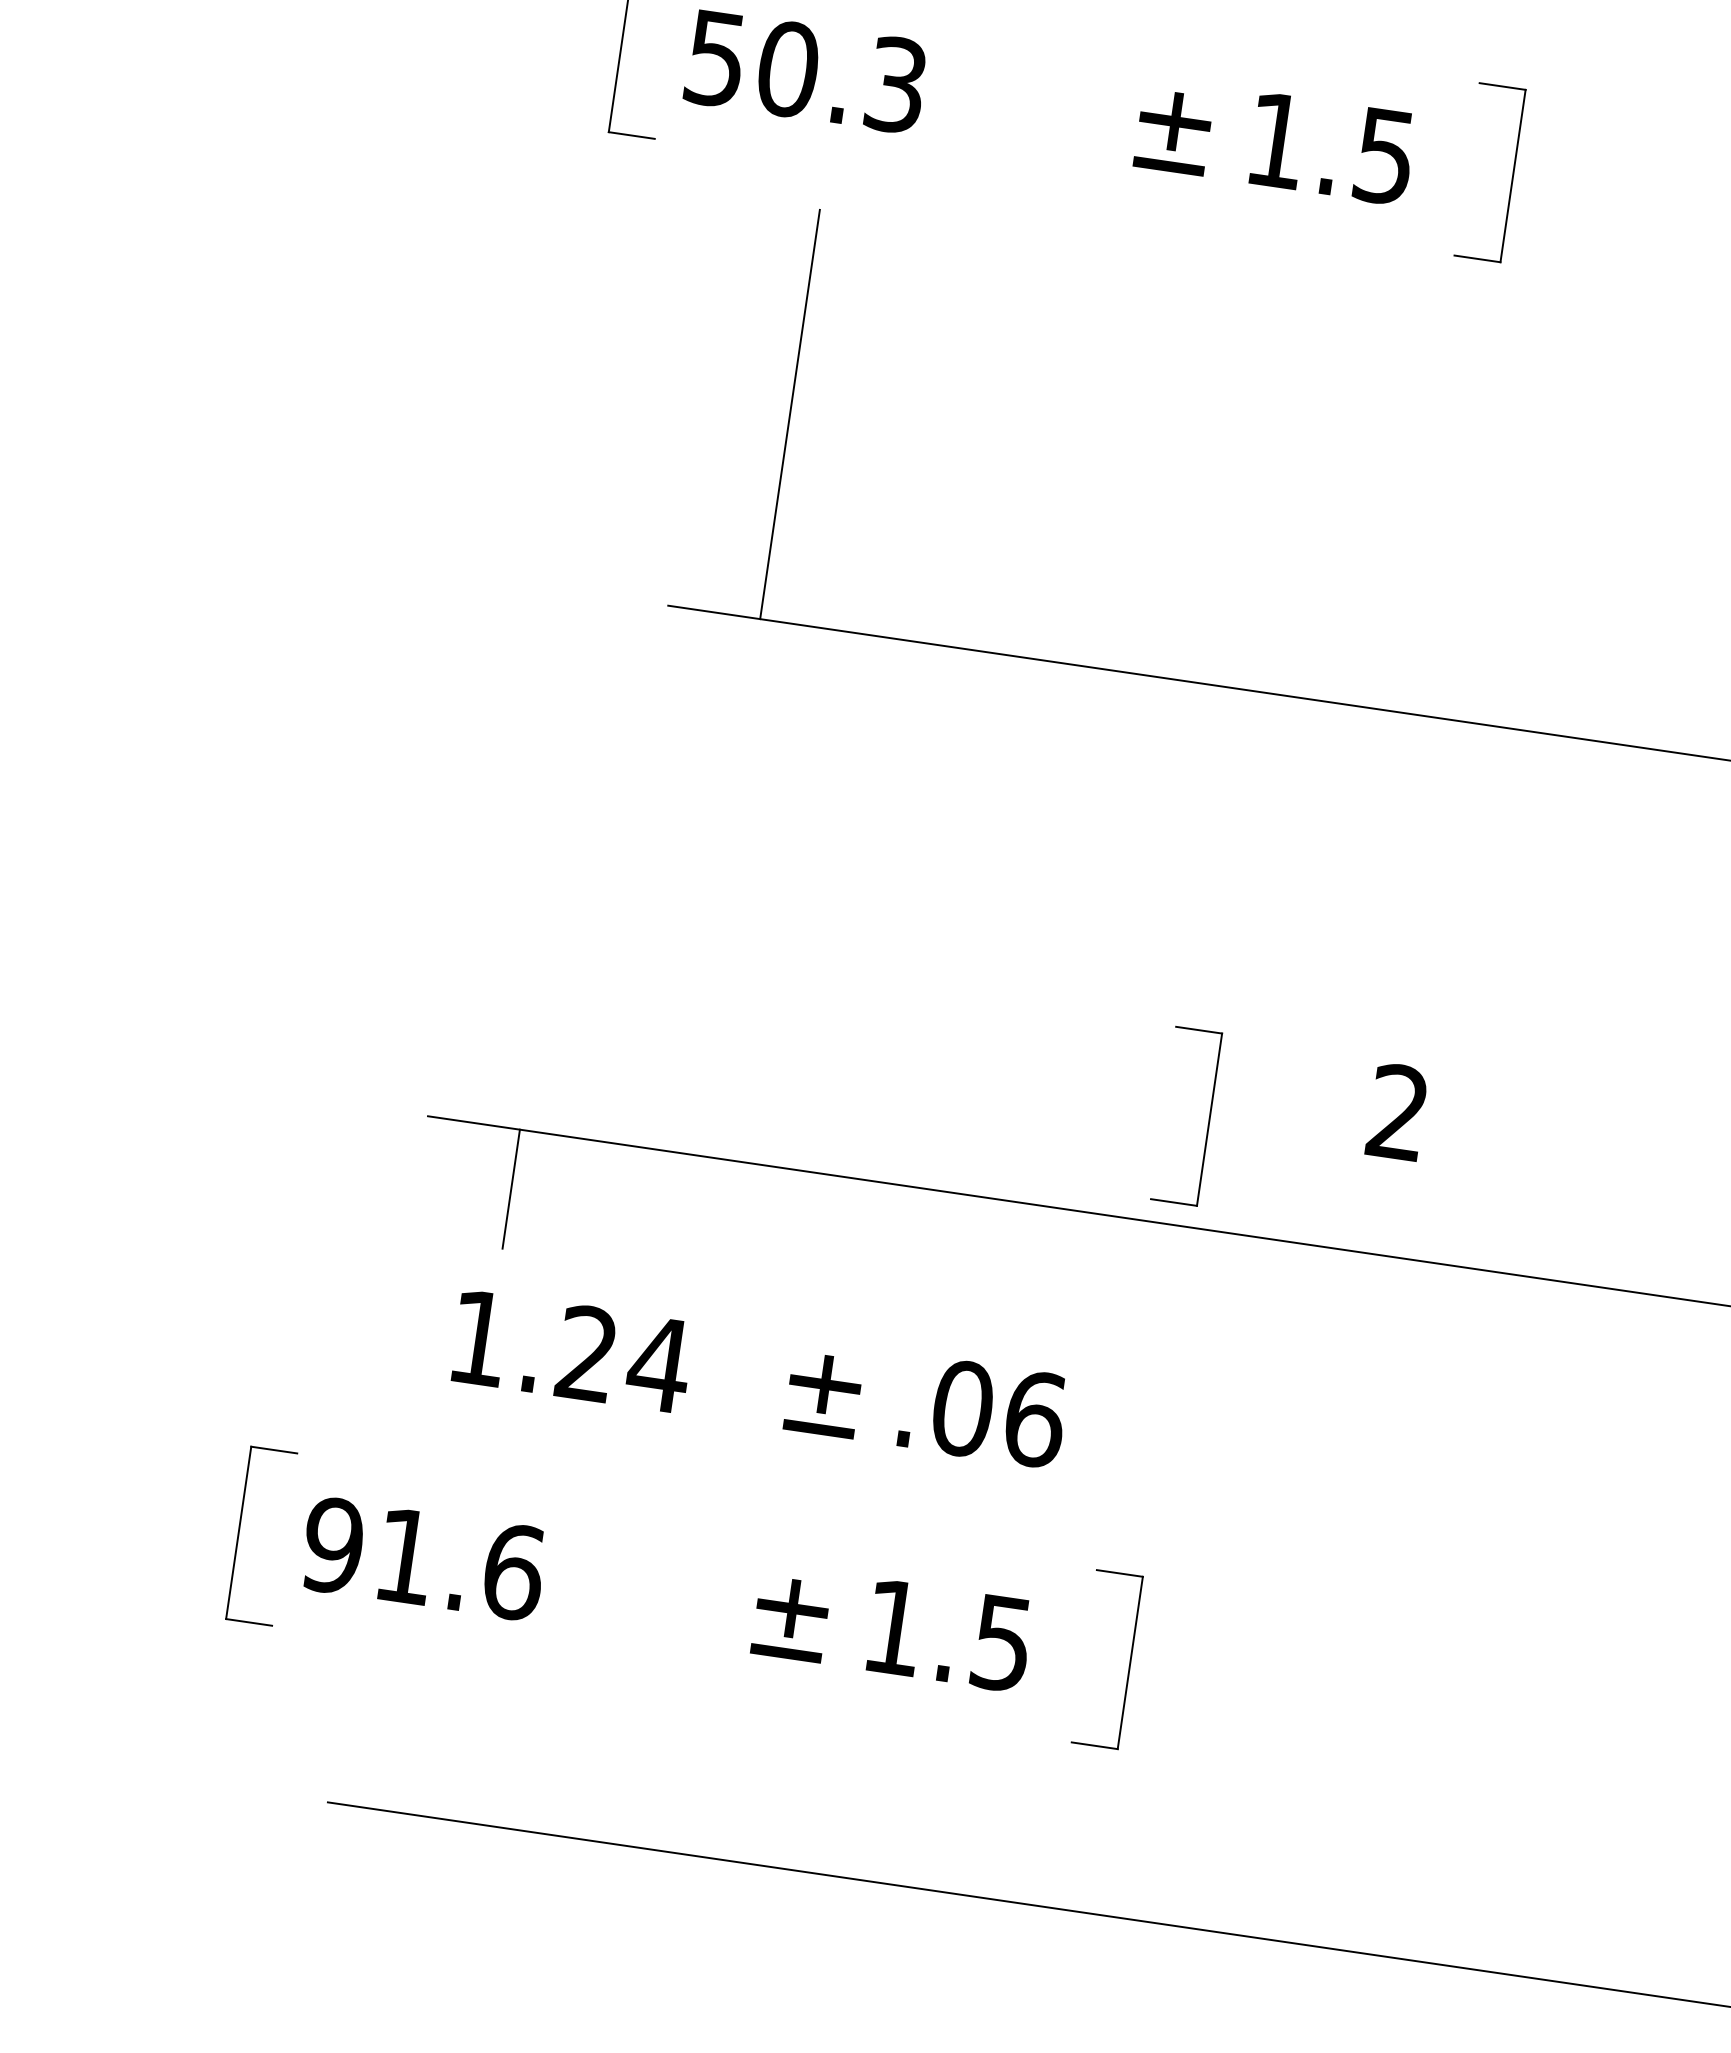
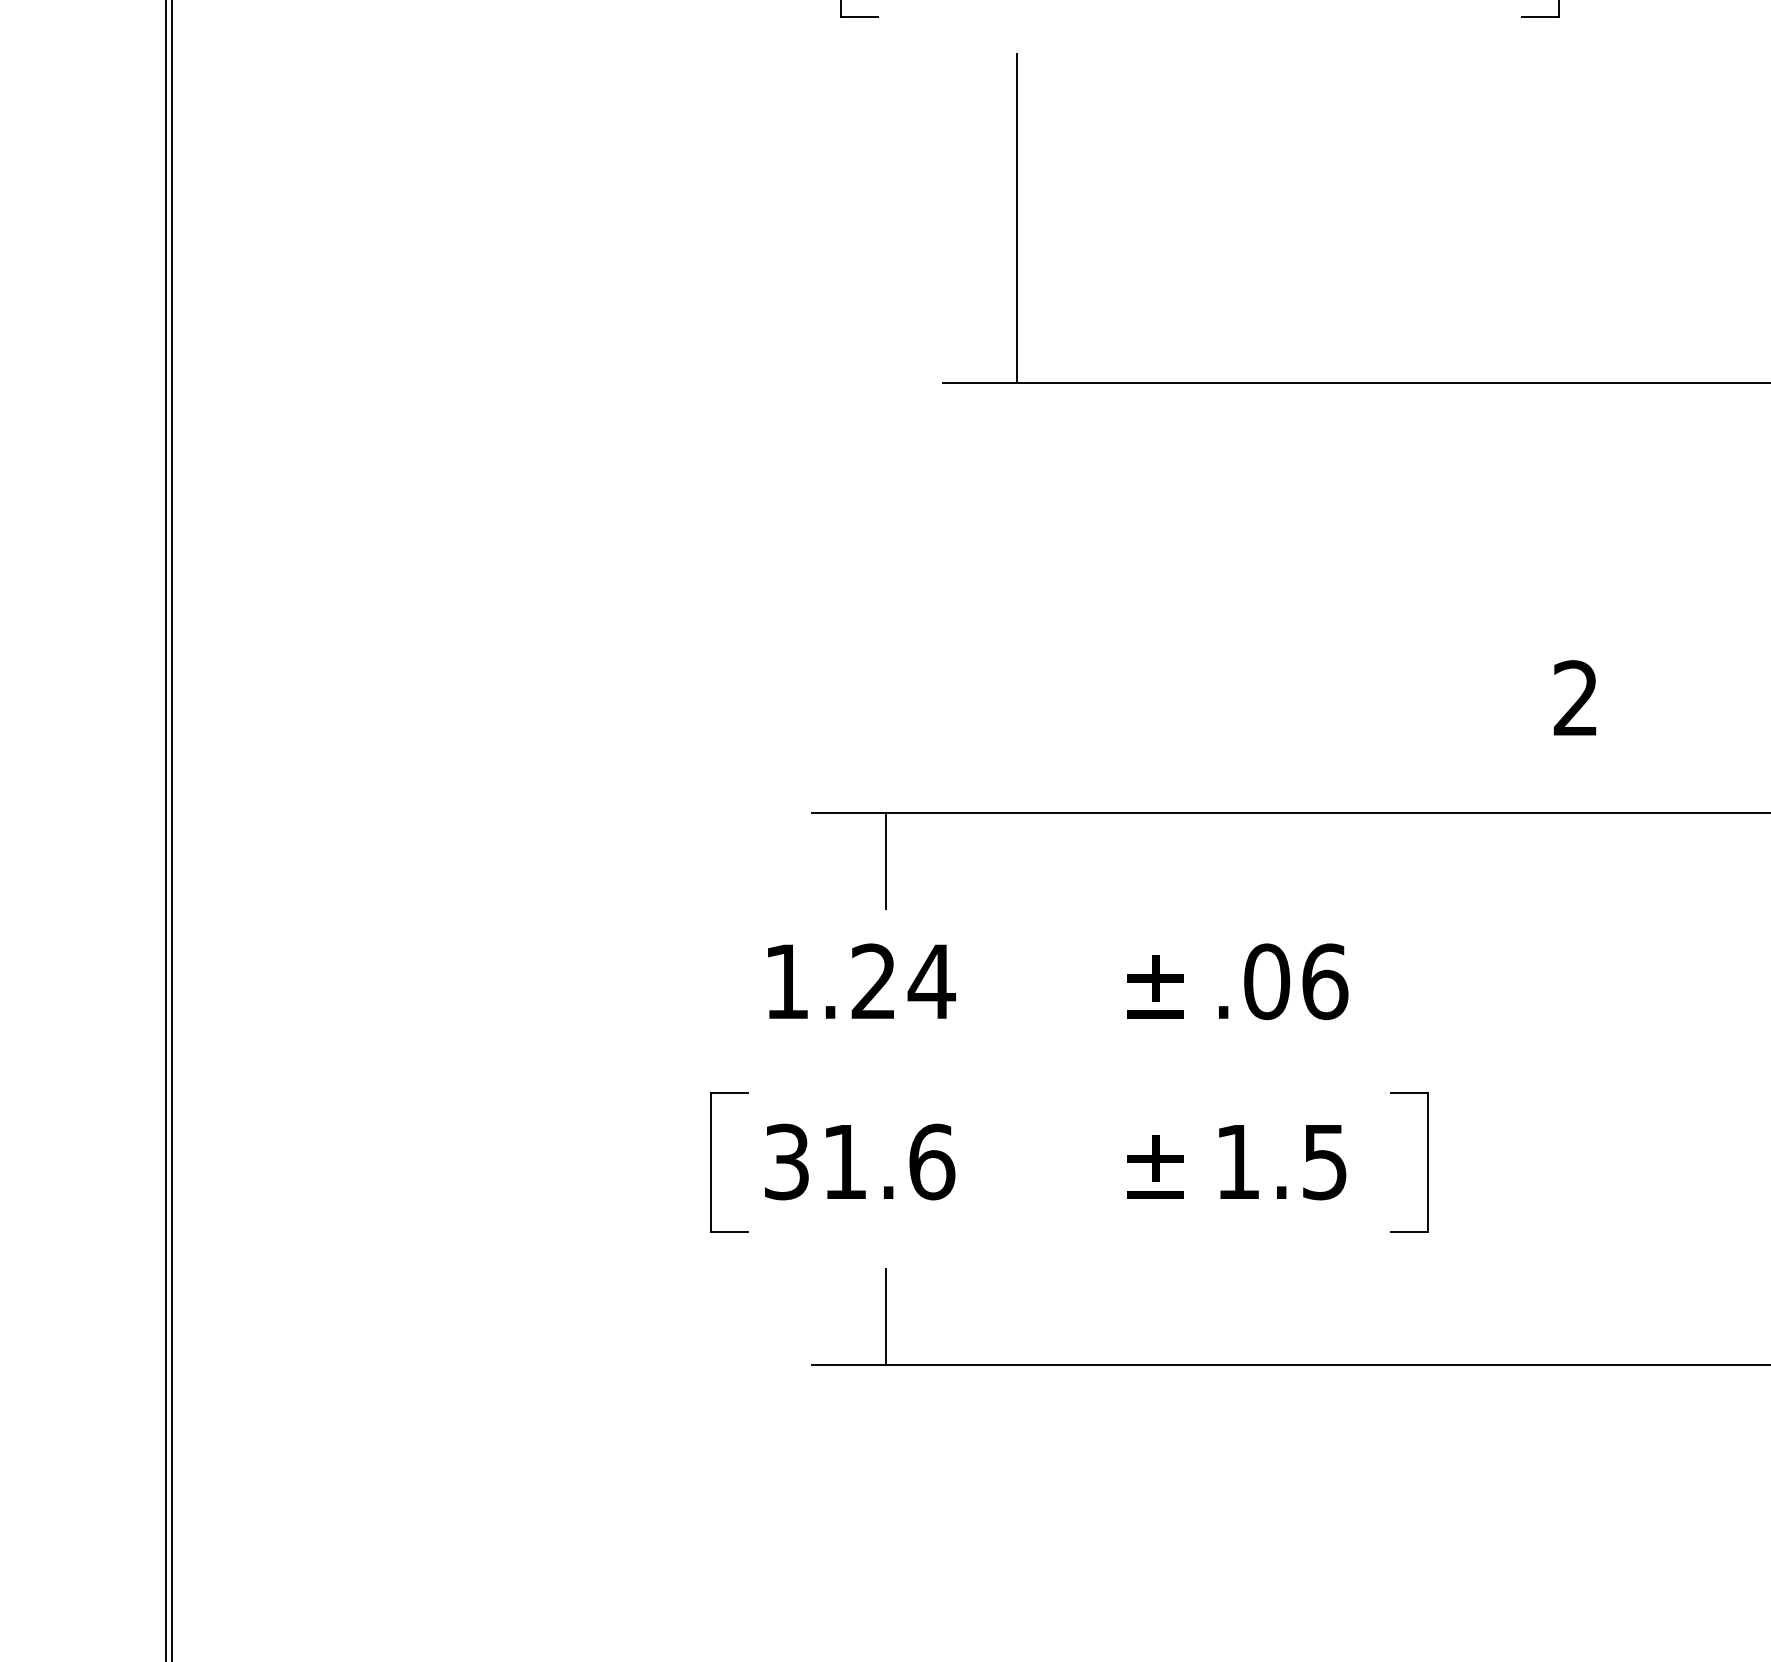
part: (1208, 1119) -> (1427, 725), removed
text: (572, 1350) -> (861, 980), moved
text: (332, 1545) -> (786, 1161), 91.6 -> 31.6
line: (429, 1755) -> (886, 1316), added

